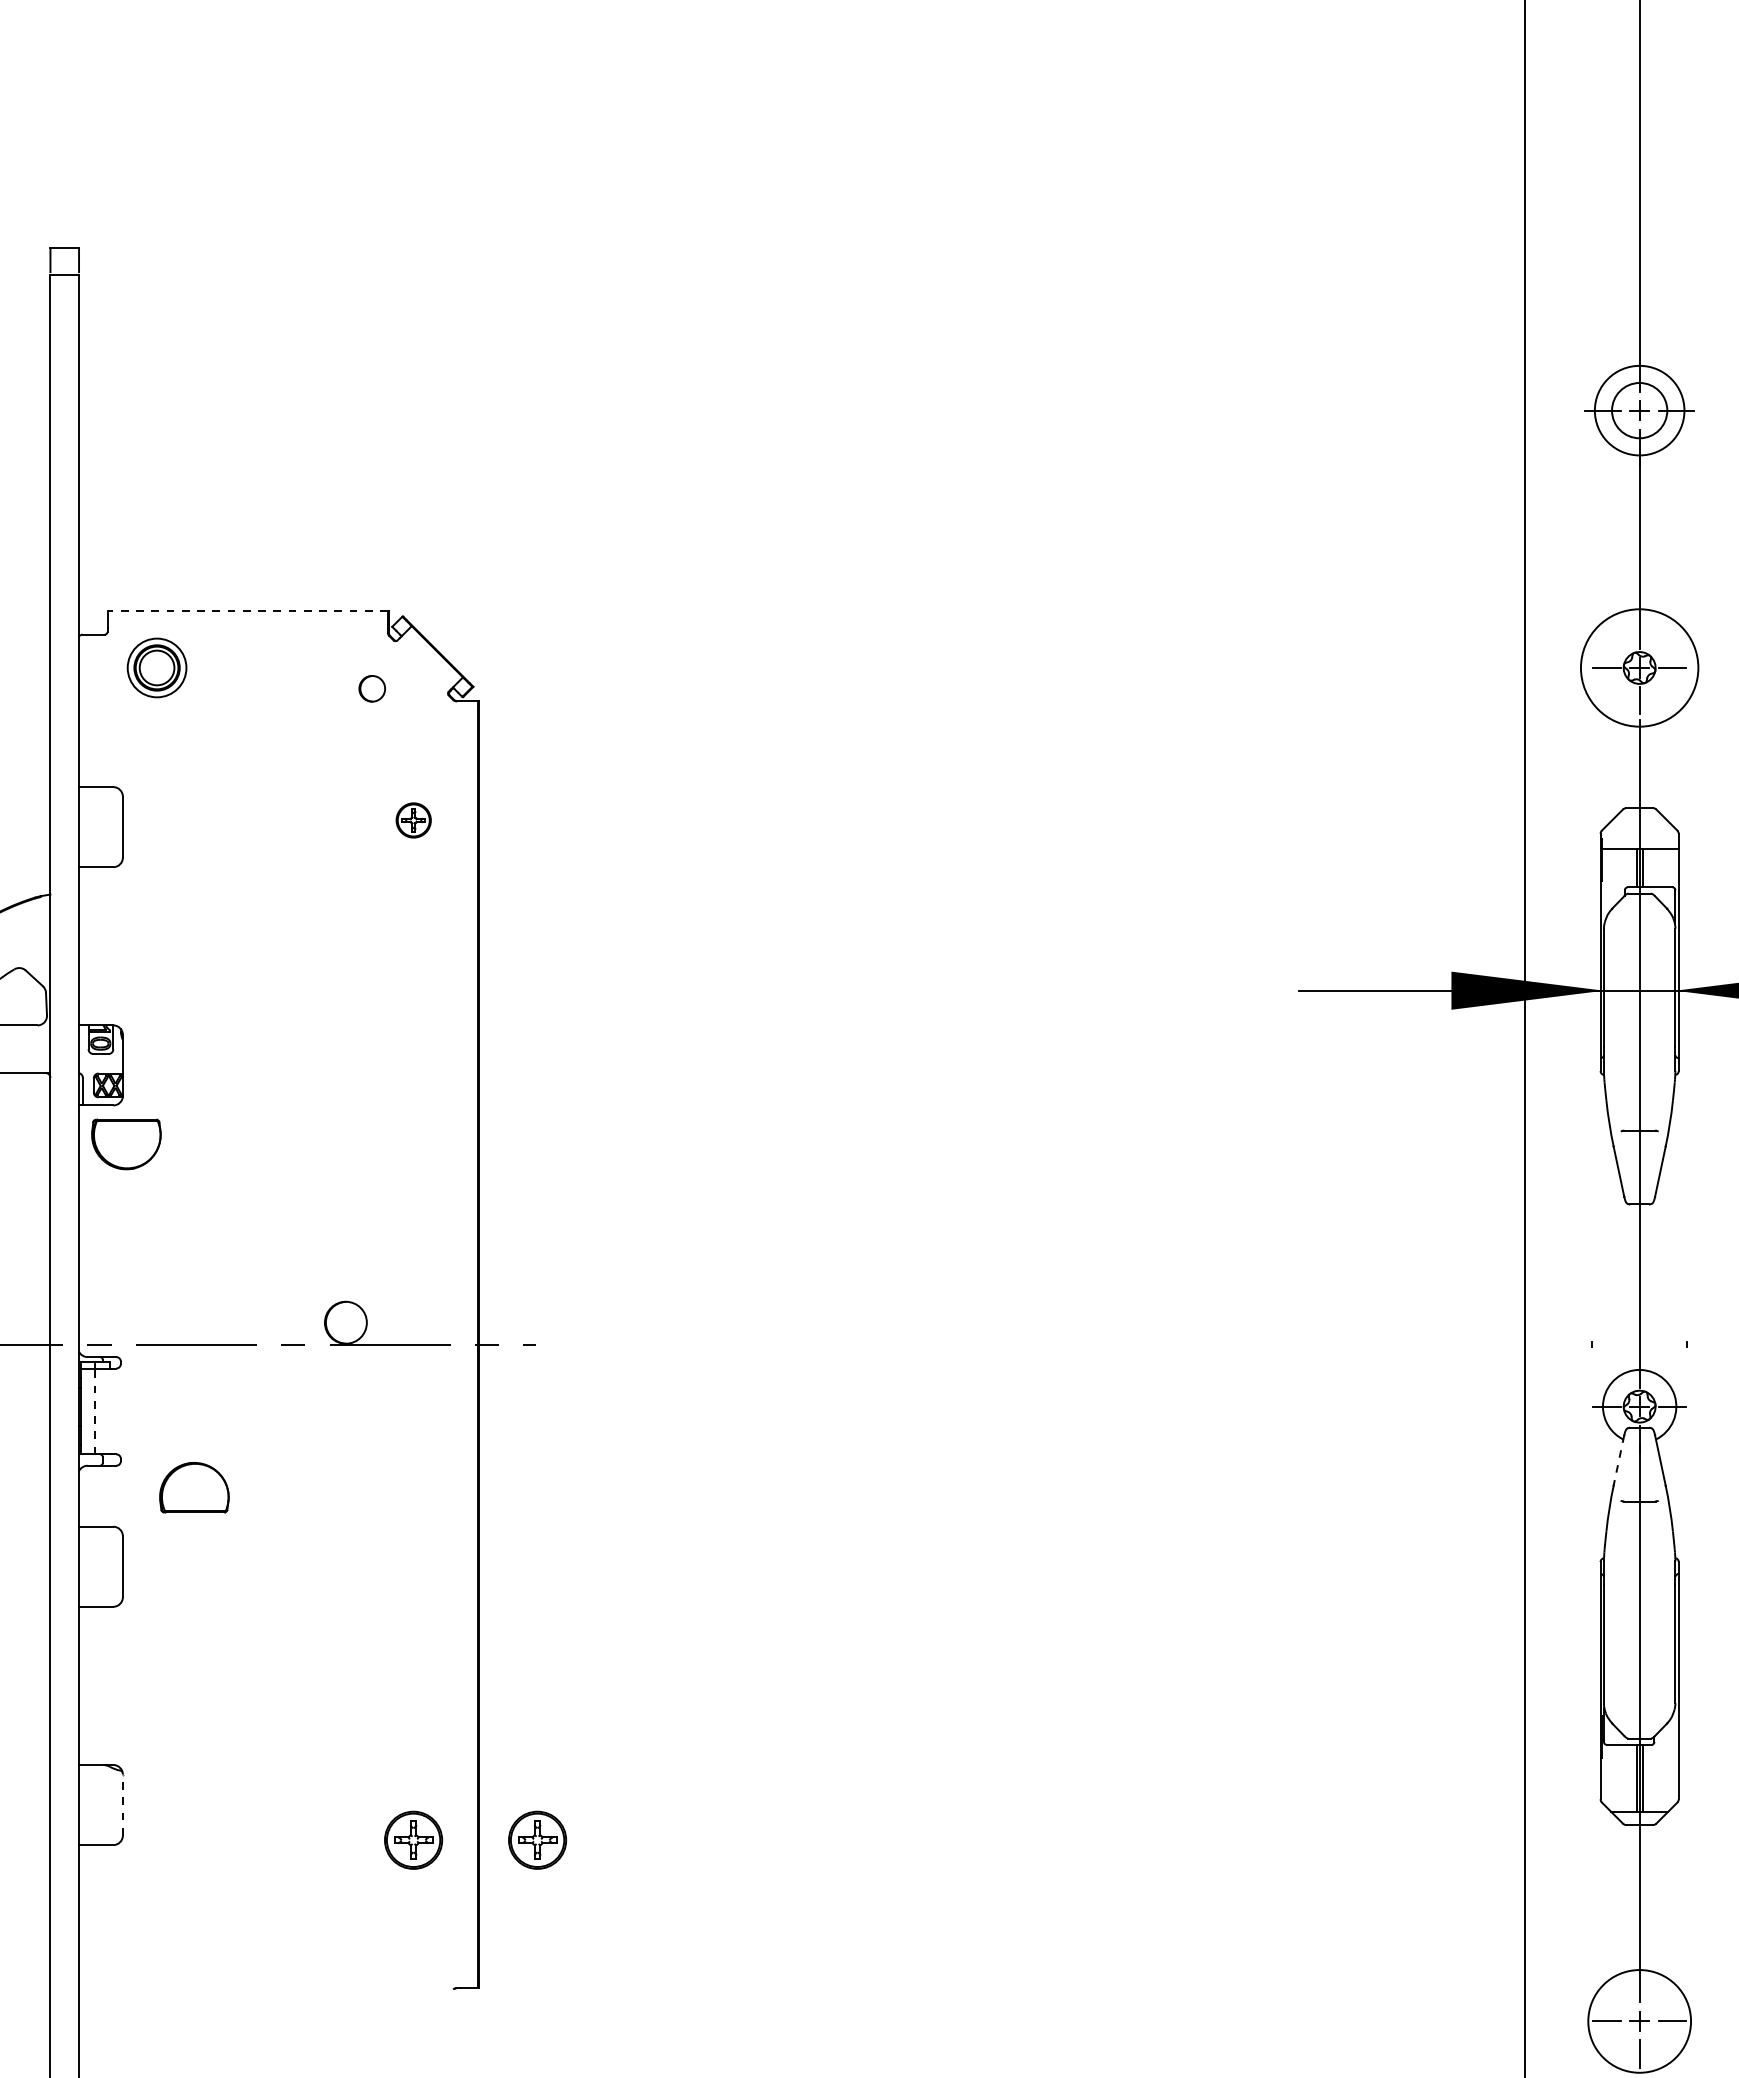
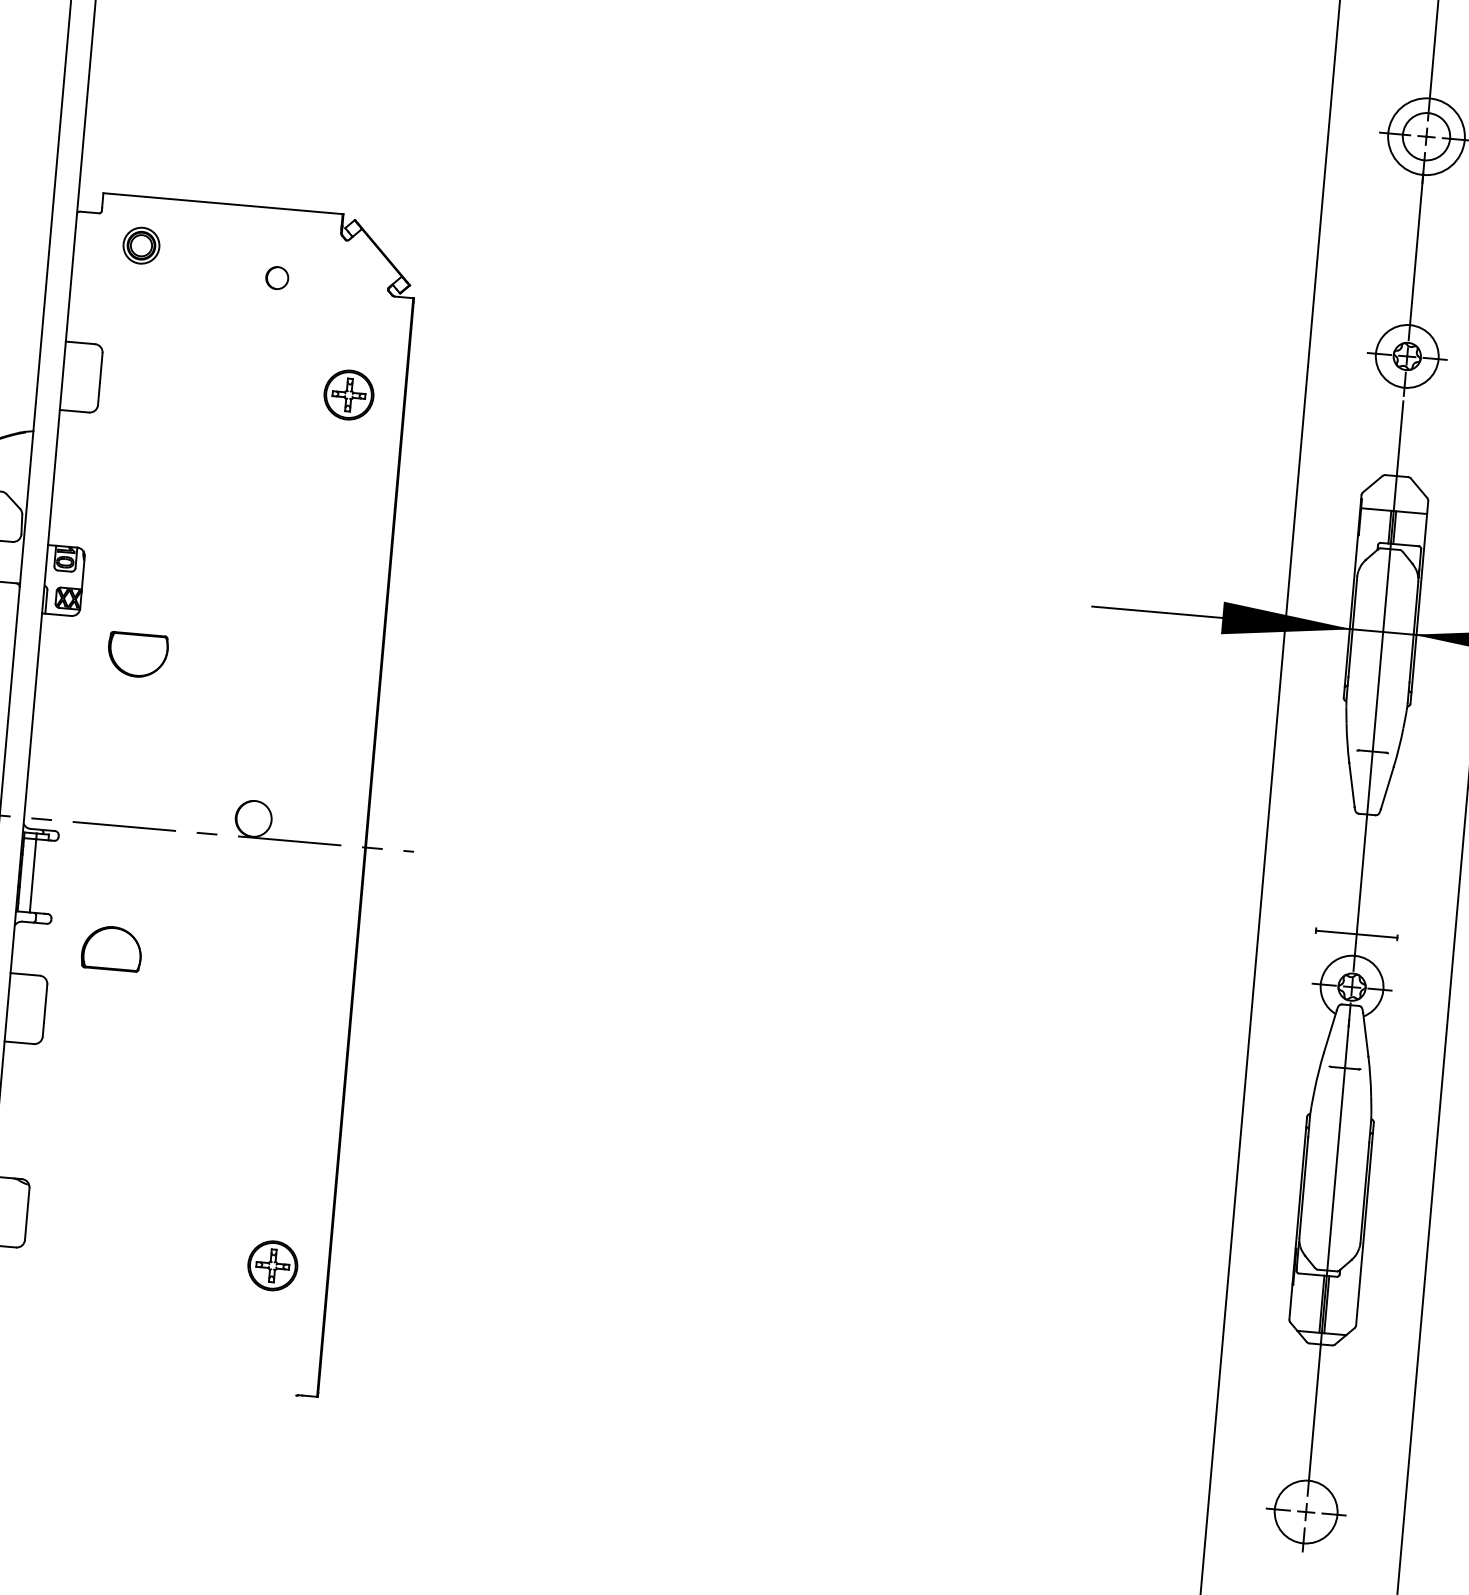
line: (247, 610) -> (222, 203), dashed -> solid
part: (157, 667) -> (141, 245), size x0.71
circle: (1639, 667) -> (1407, 356), size x0.62
circle: (371, 688) -> (276, 277), moved
part: (413, 820) -> (348, 395), size x1.67
part: (126, 1144) -> (137, 655), moved
line: (1639, 1344) -> (1356, 934), added
line: (95, 1411) -> (33, 875), dashed -> solid
line: (1618, 1460) -> (1329, 1031), dashed -> solid
line: (122, 1804) -> (26, 1213), dashed -> solid
part: (537, 1839) -> (378, 1274), removed
circle: (1639, 2021) -> (1306, 1512), size x0.71

